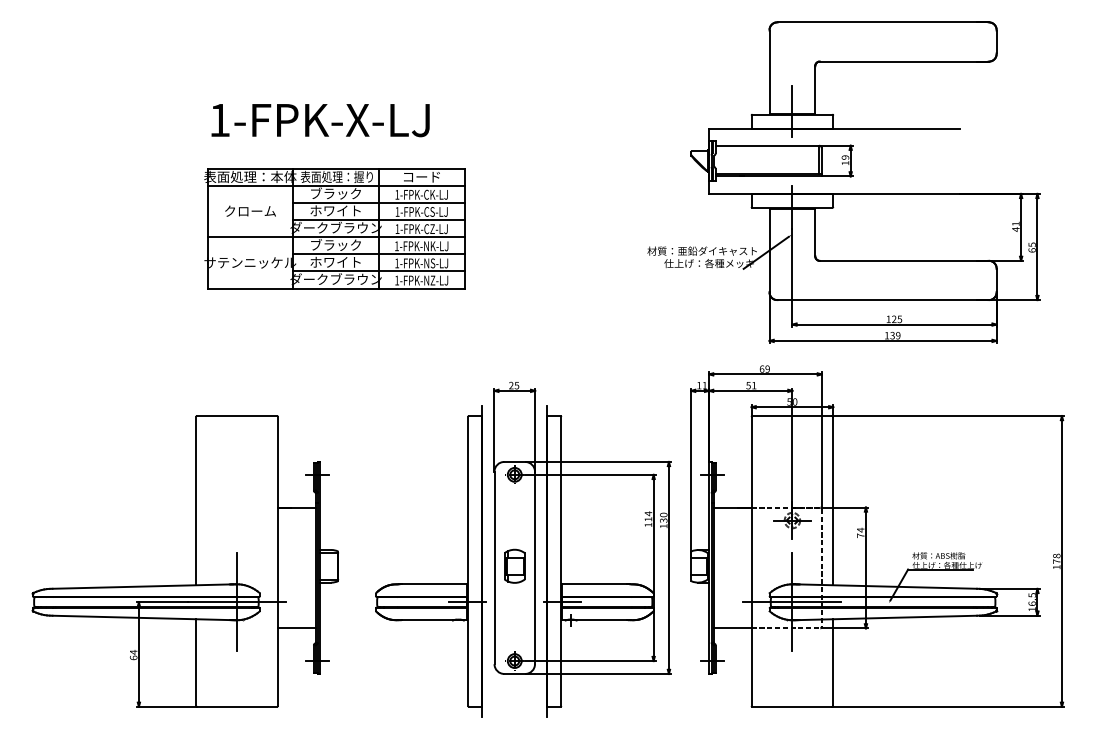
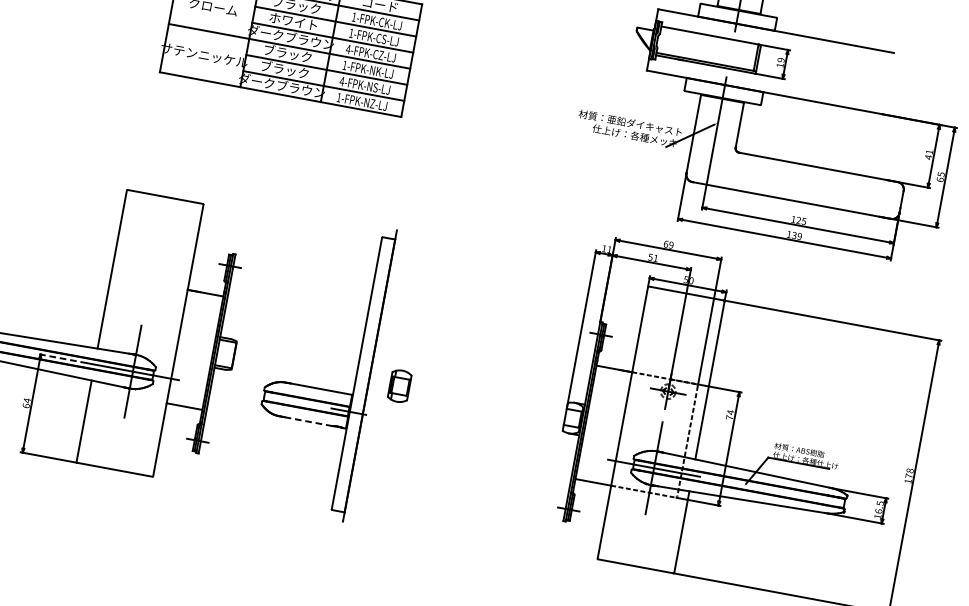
text: (397, 228) -> (348, 48), 1-FPK-CZ-LJ -> 4-FPK-CZ-LJ
text: (335, 262) -> (284, 69), ホワイト -> ブラック
text: (396, 263) -> (341, 81), 1-FPK-NS-LJ -> 4-FPK-NS-LJ
part: (582, 549) -> (466, 382), removed
line: (162, 602) -> (62, 358), solid -> dashed
line: (427, 620) -> (308, 421), solid -> dashed

